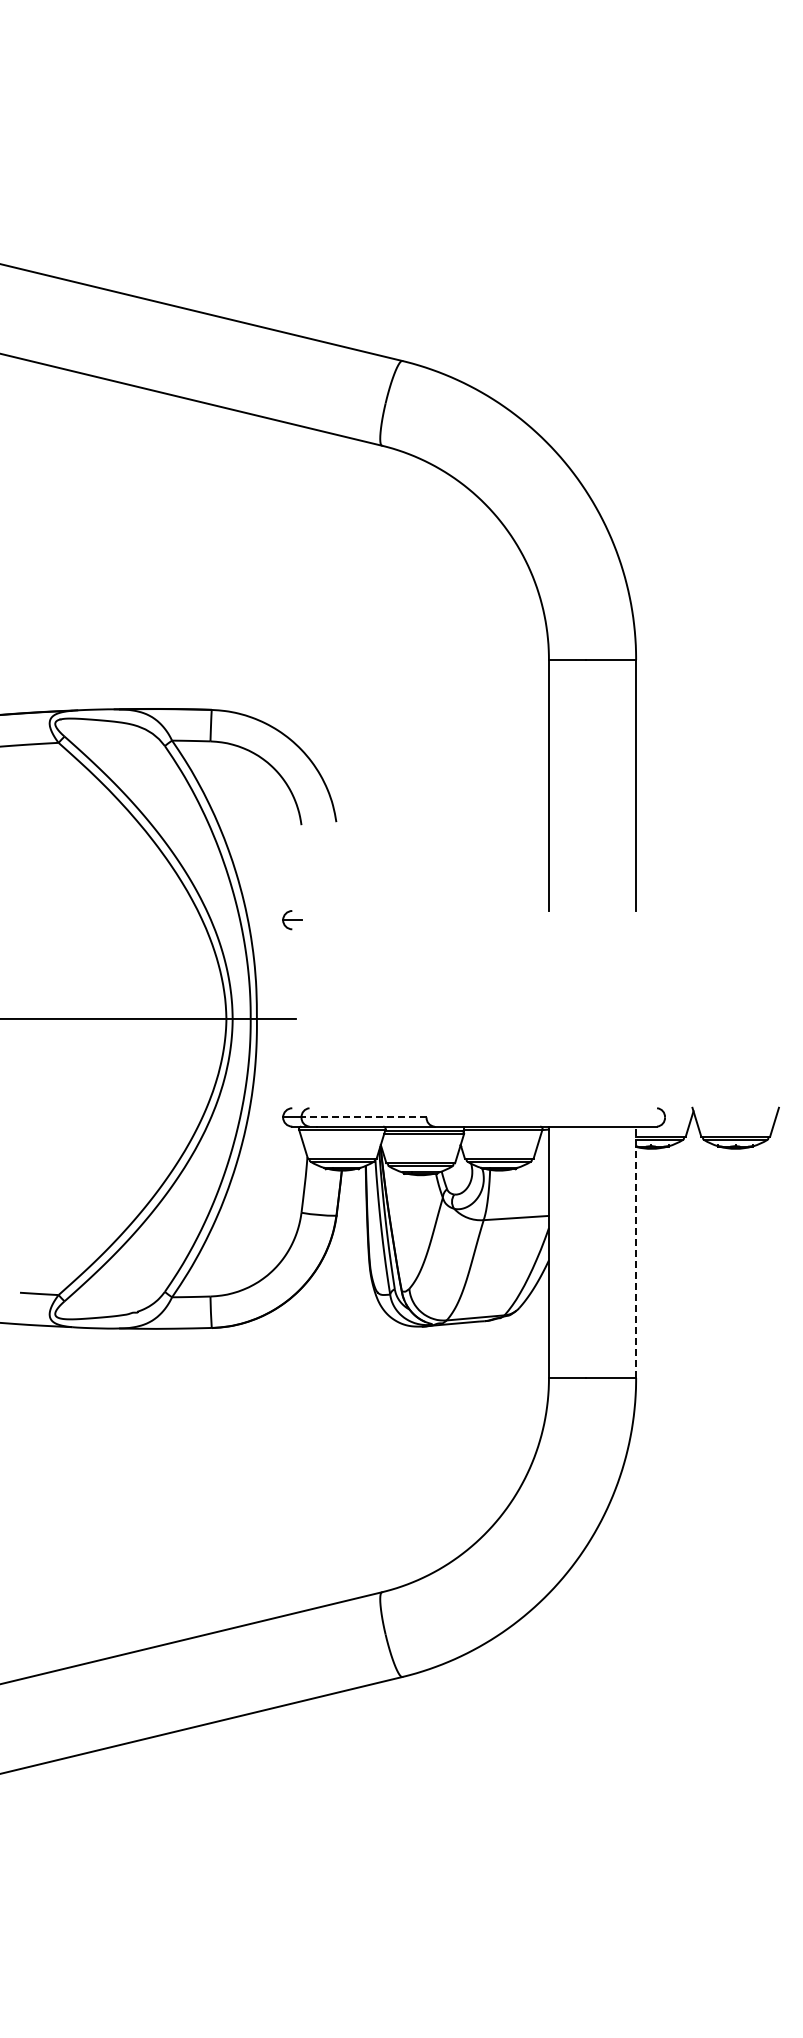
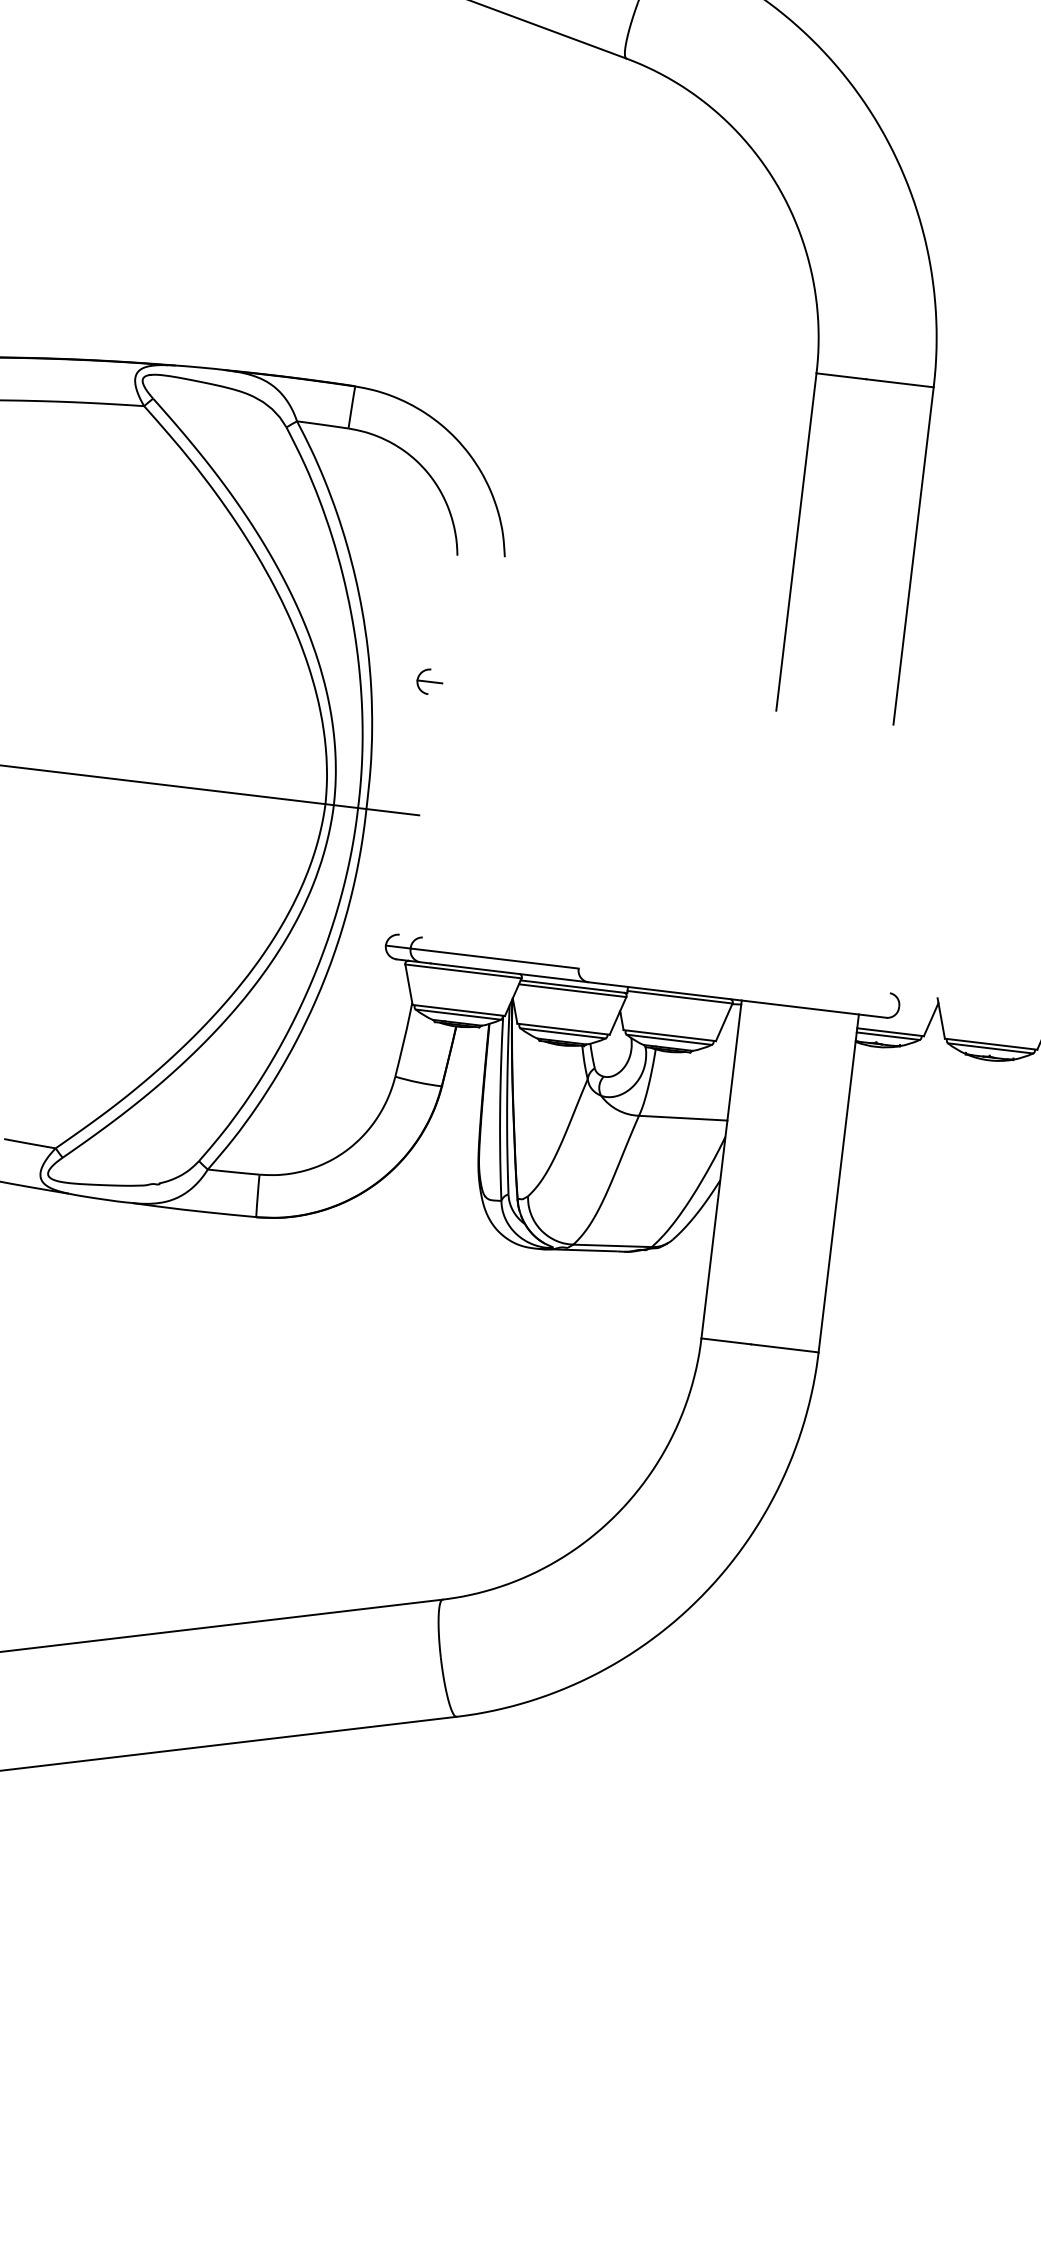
line: (364, 1117) -> (495, 958), dashed -> solid
line: (636, 1252) -> (839, 1183), dashed -> solid

